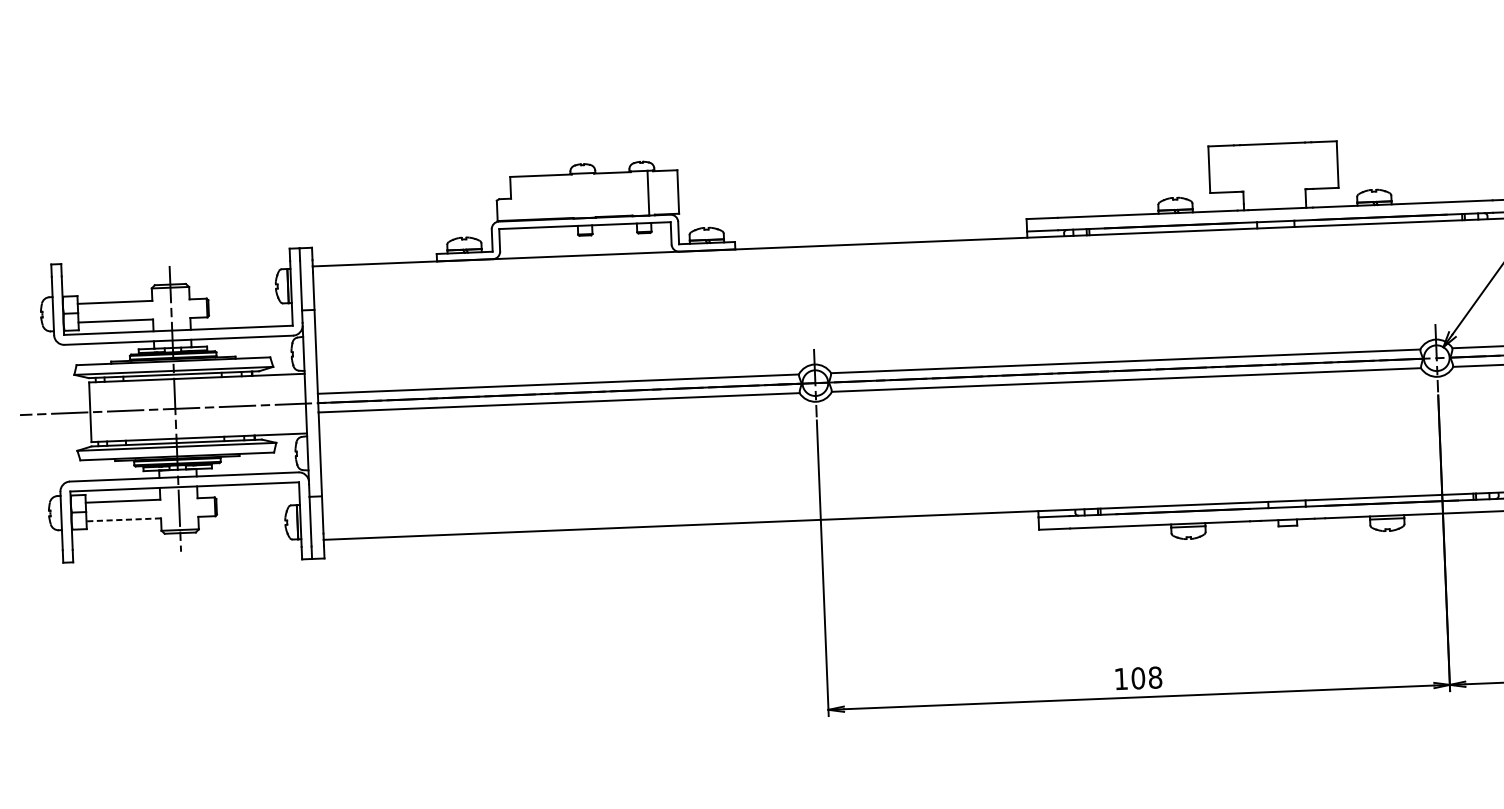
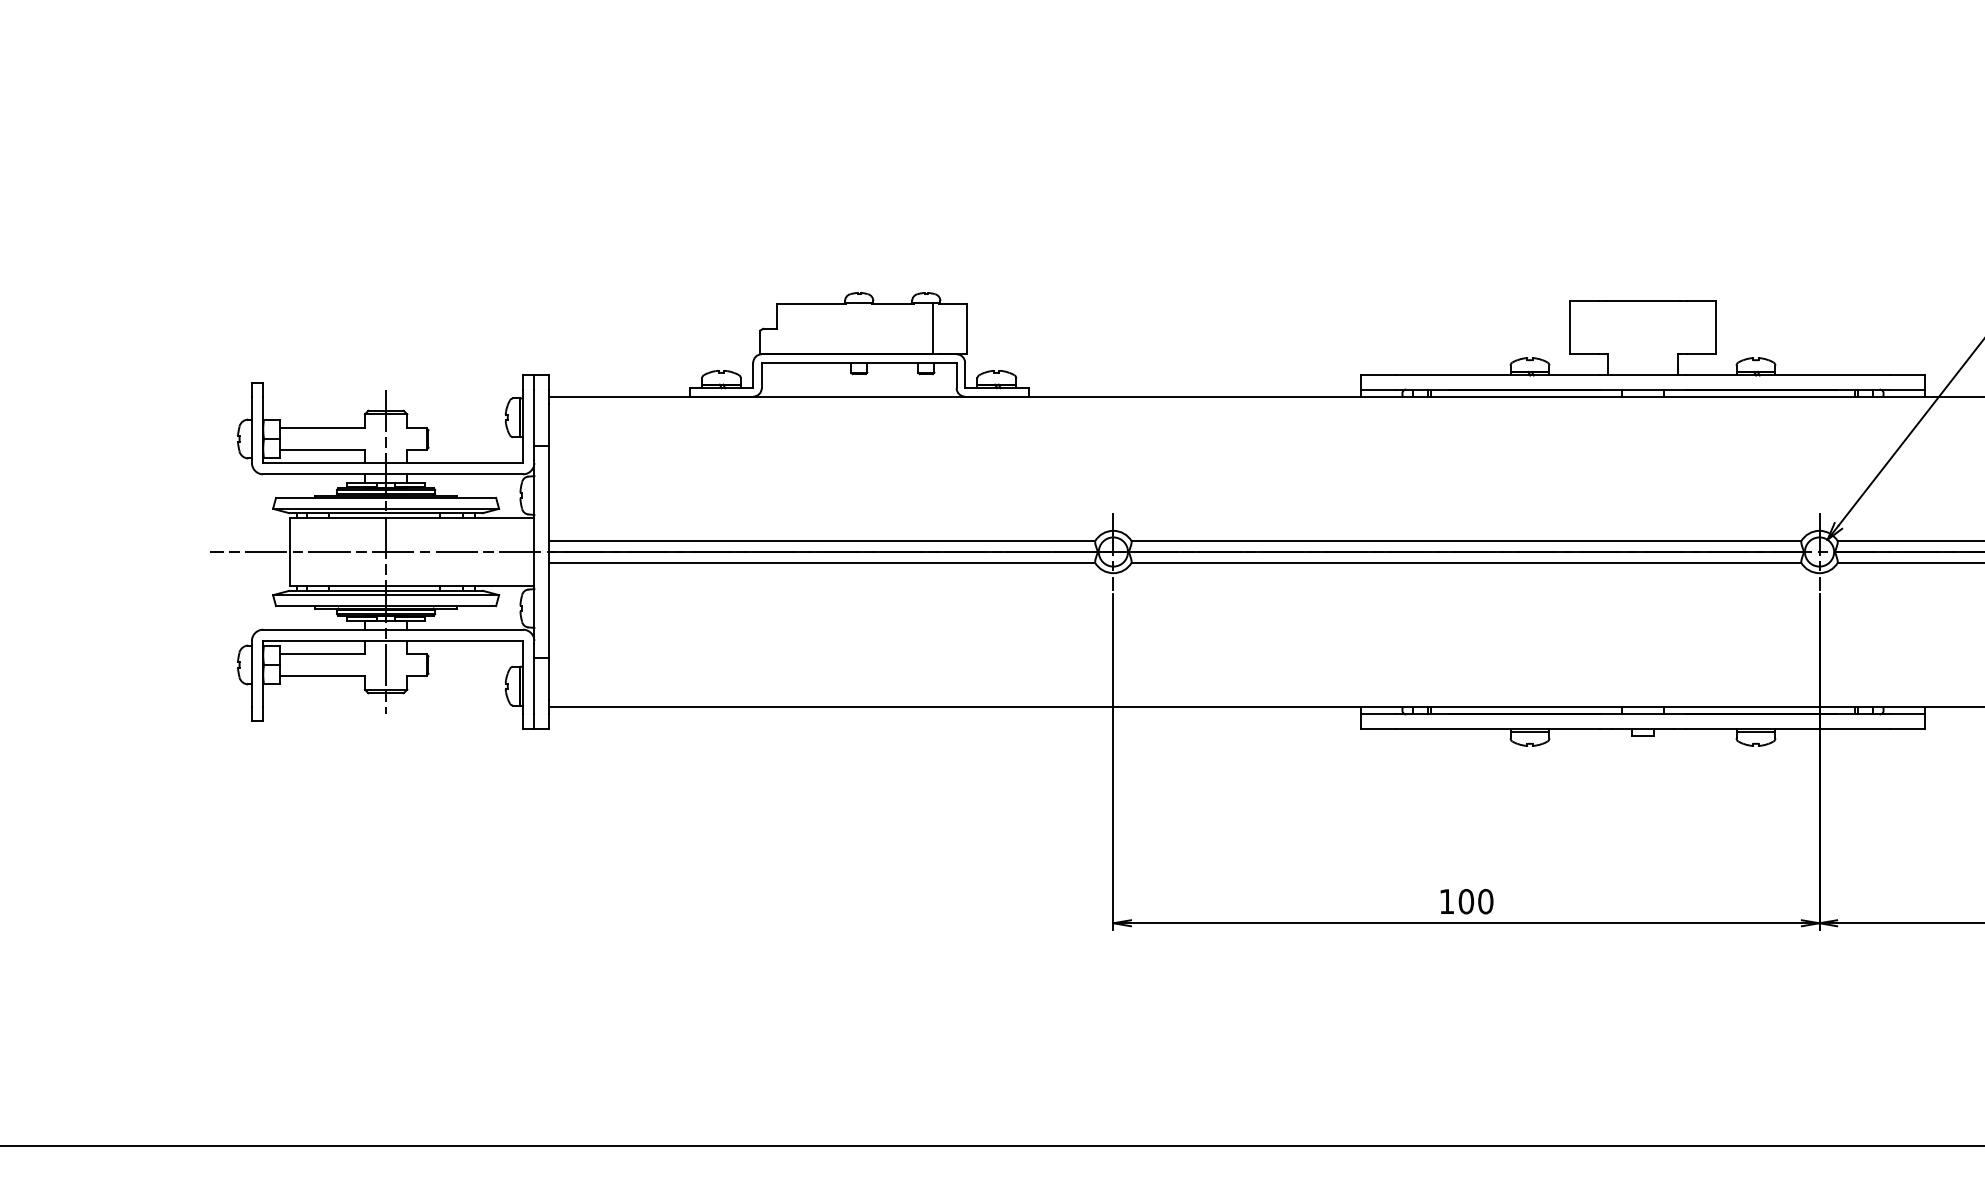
line: (123, 519) -> (322, 675), dashed -> solid
text: (1155, 677) -> (1485, 901), 108 -> 100

